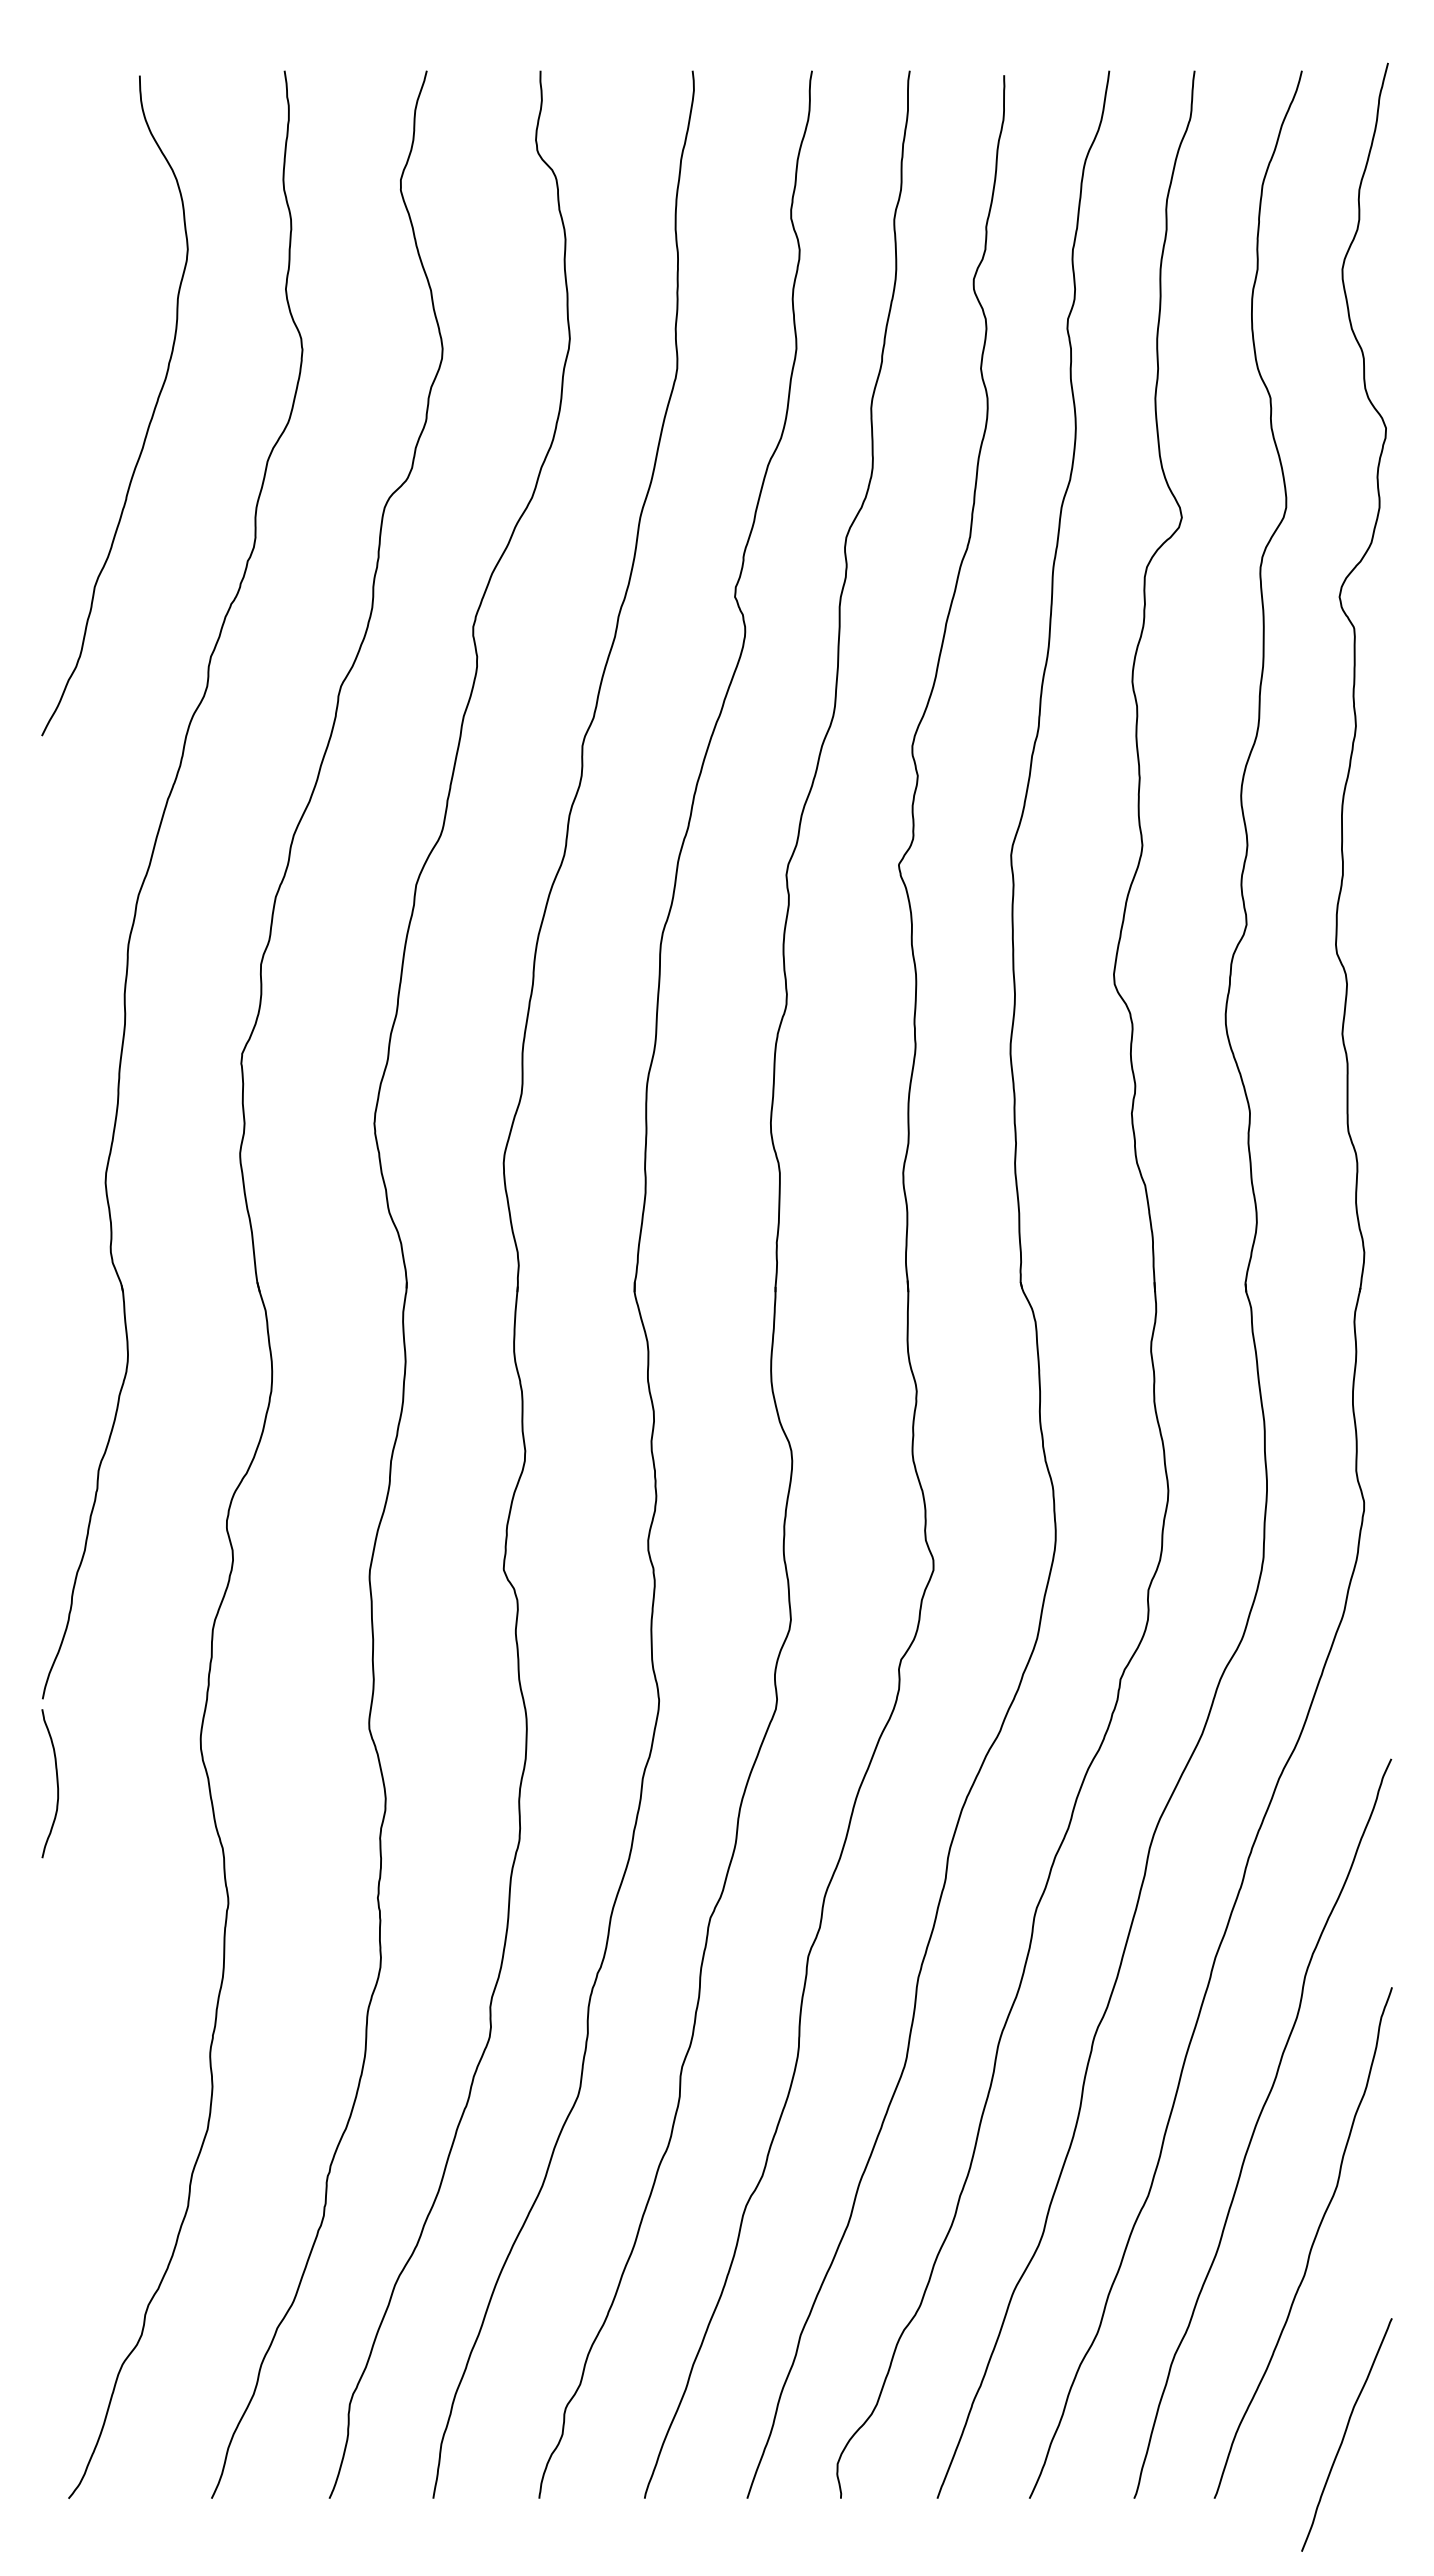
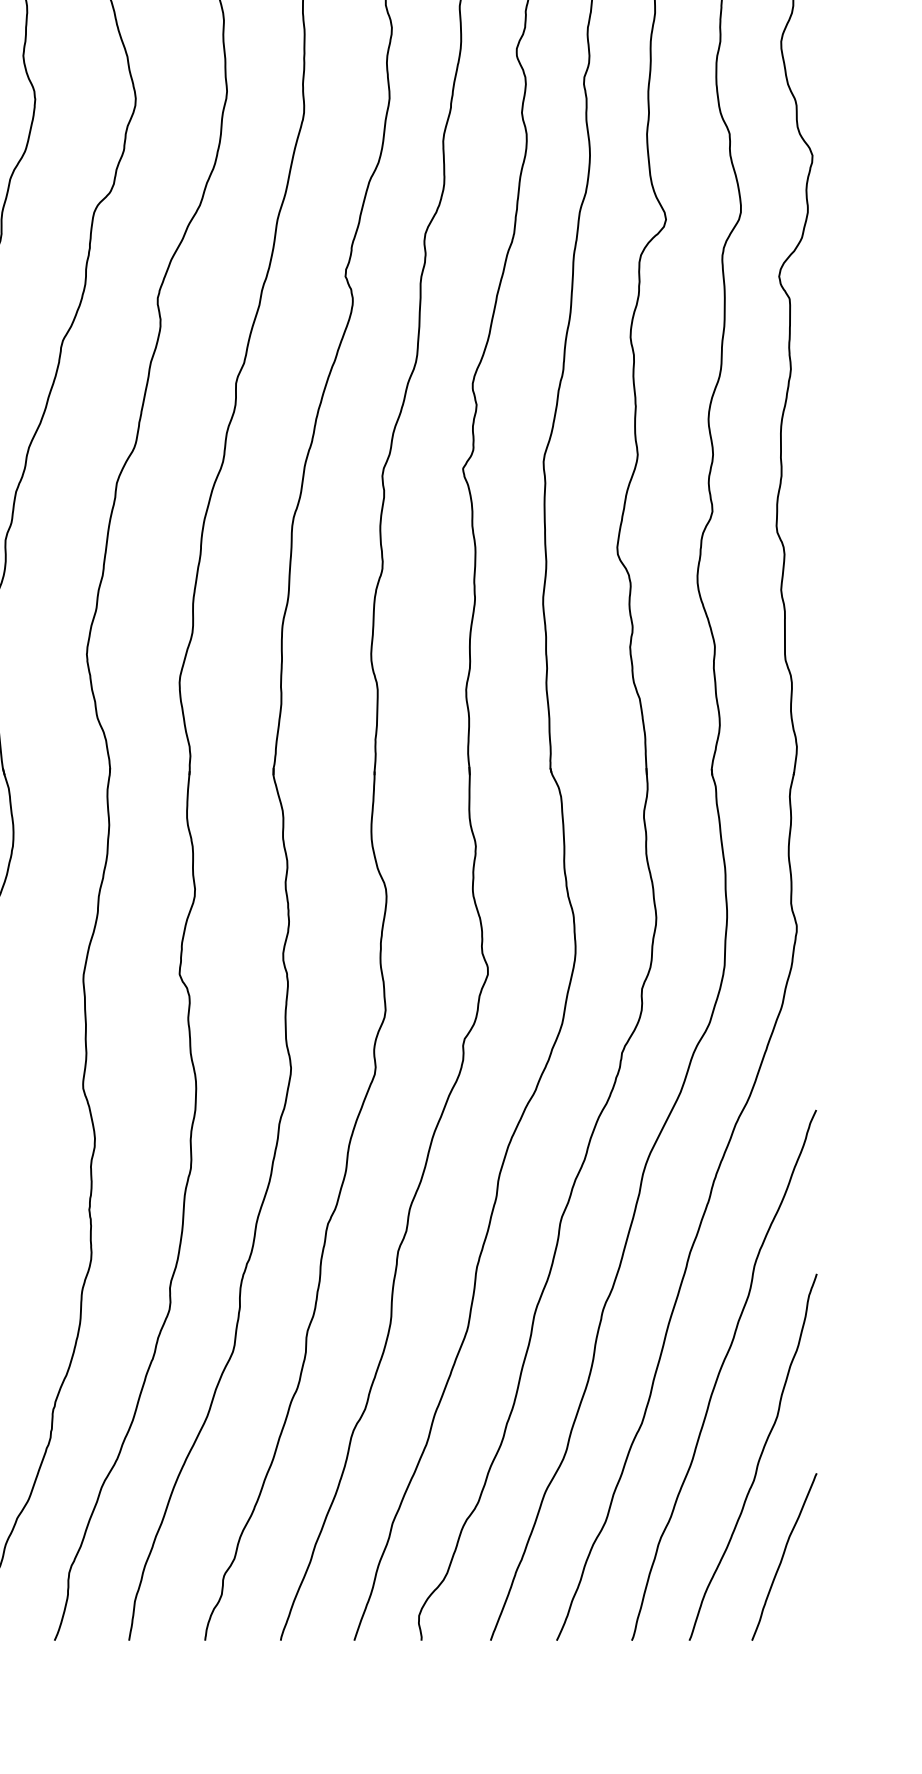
curve: (1345, 2434) -> (783, 1556), moved

